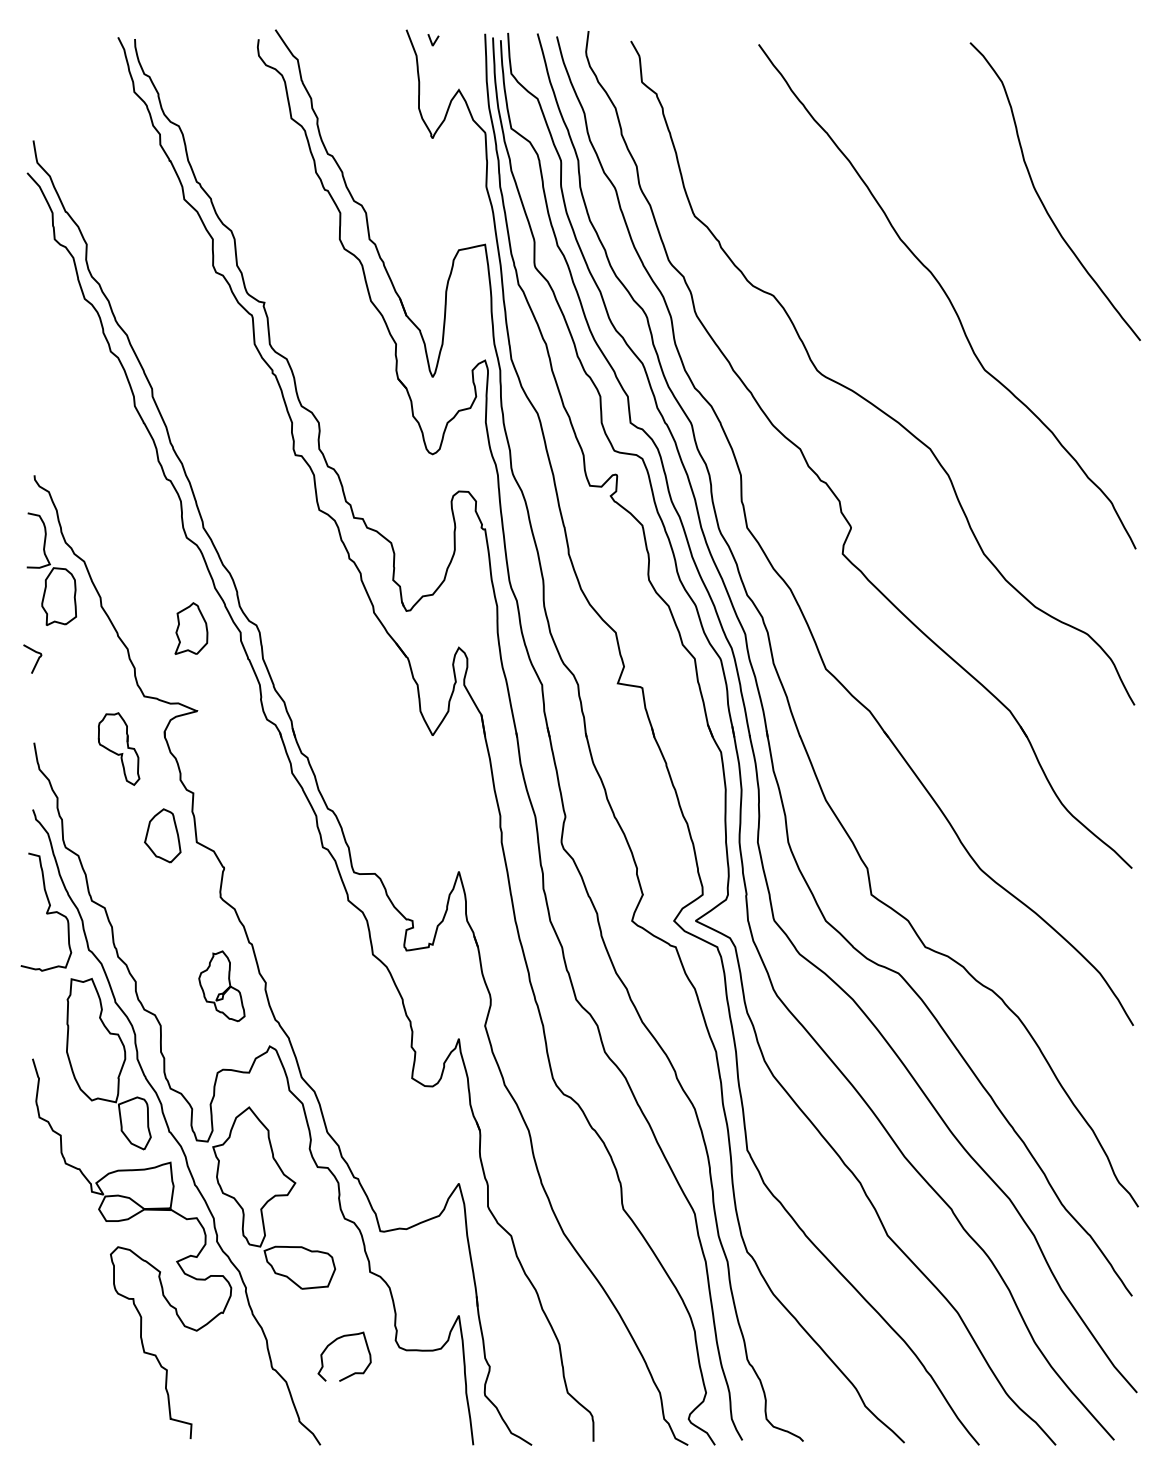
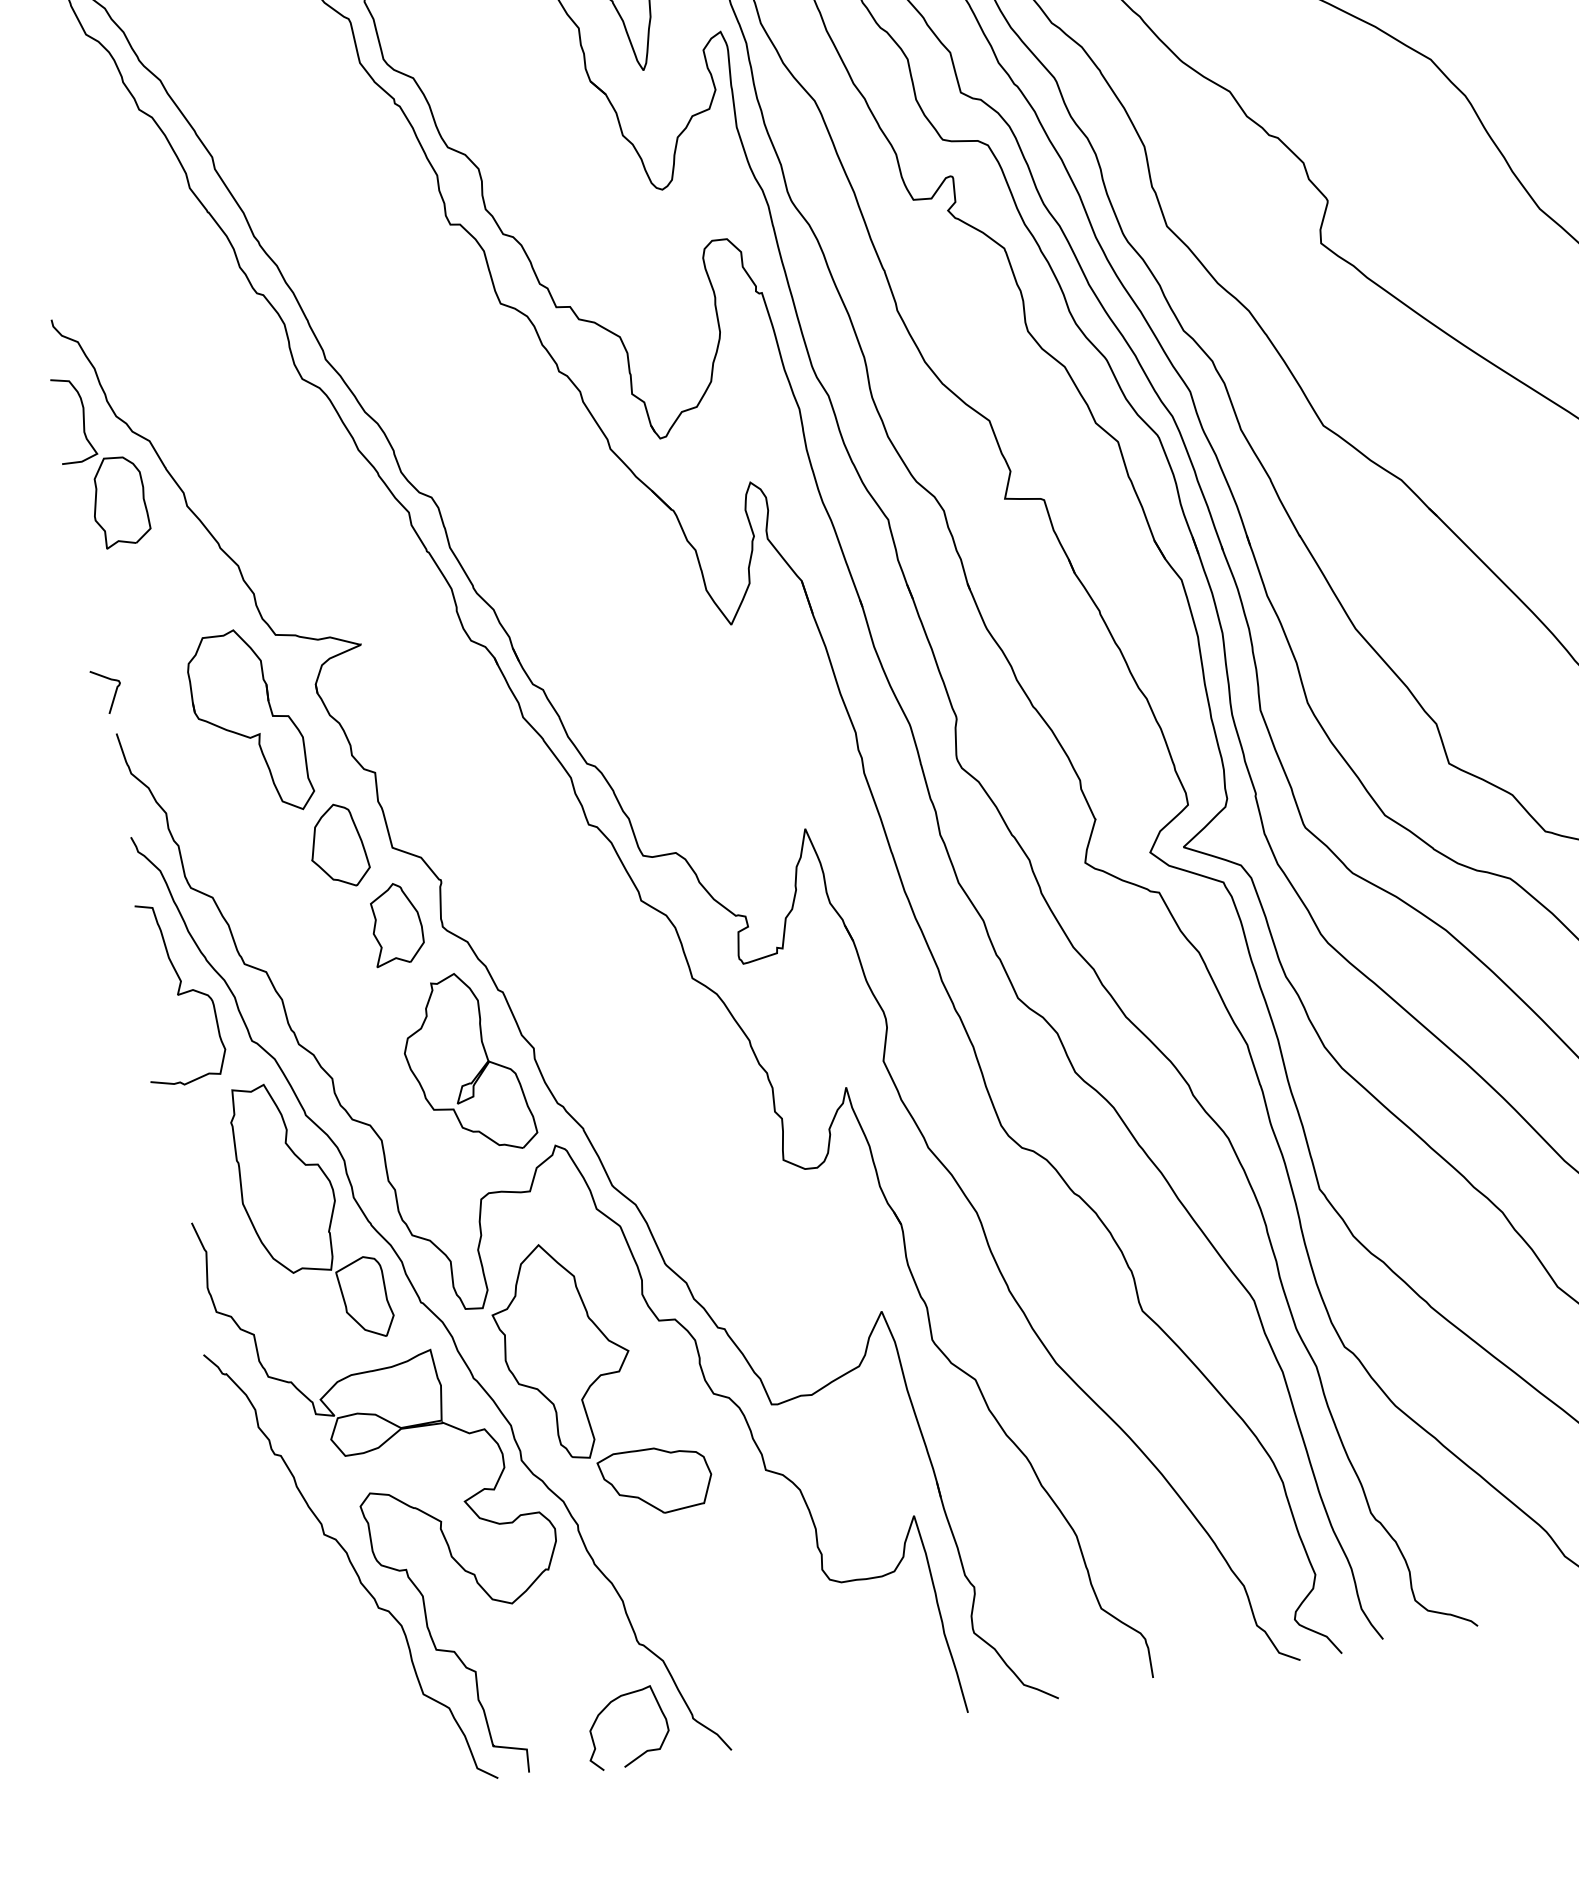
part: (191, 628) -> (396, 923), moved
curve: (37, 658) -> (114, 689), moved
part: (118, 748) -> (248, 721), size x1.67
part: (221, 986) -> (466, 1064), size x1.67
curve: (98, 1290) -> (350, 1565), added
curve: (334, 1342) -> (607, 1708), moved

